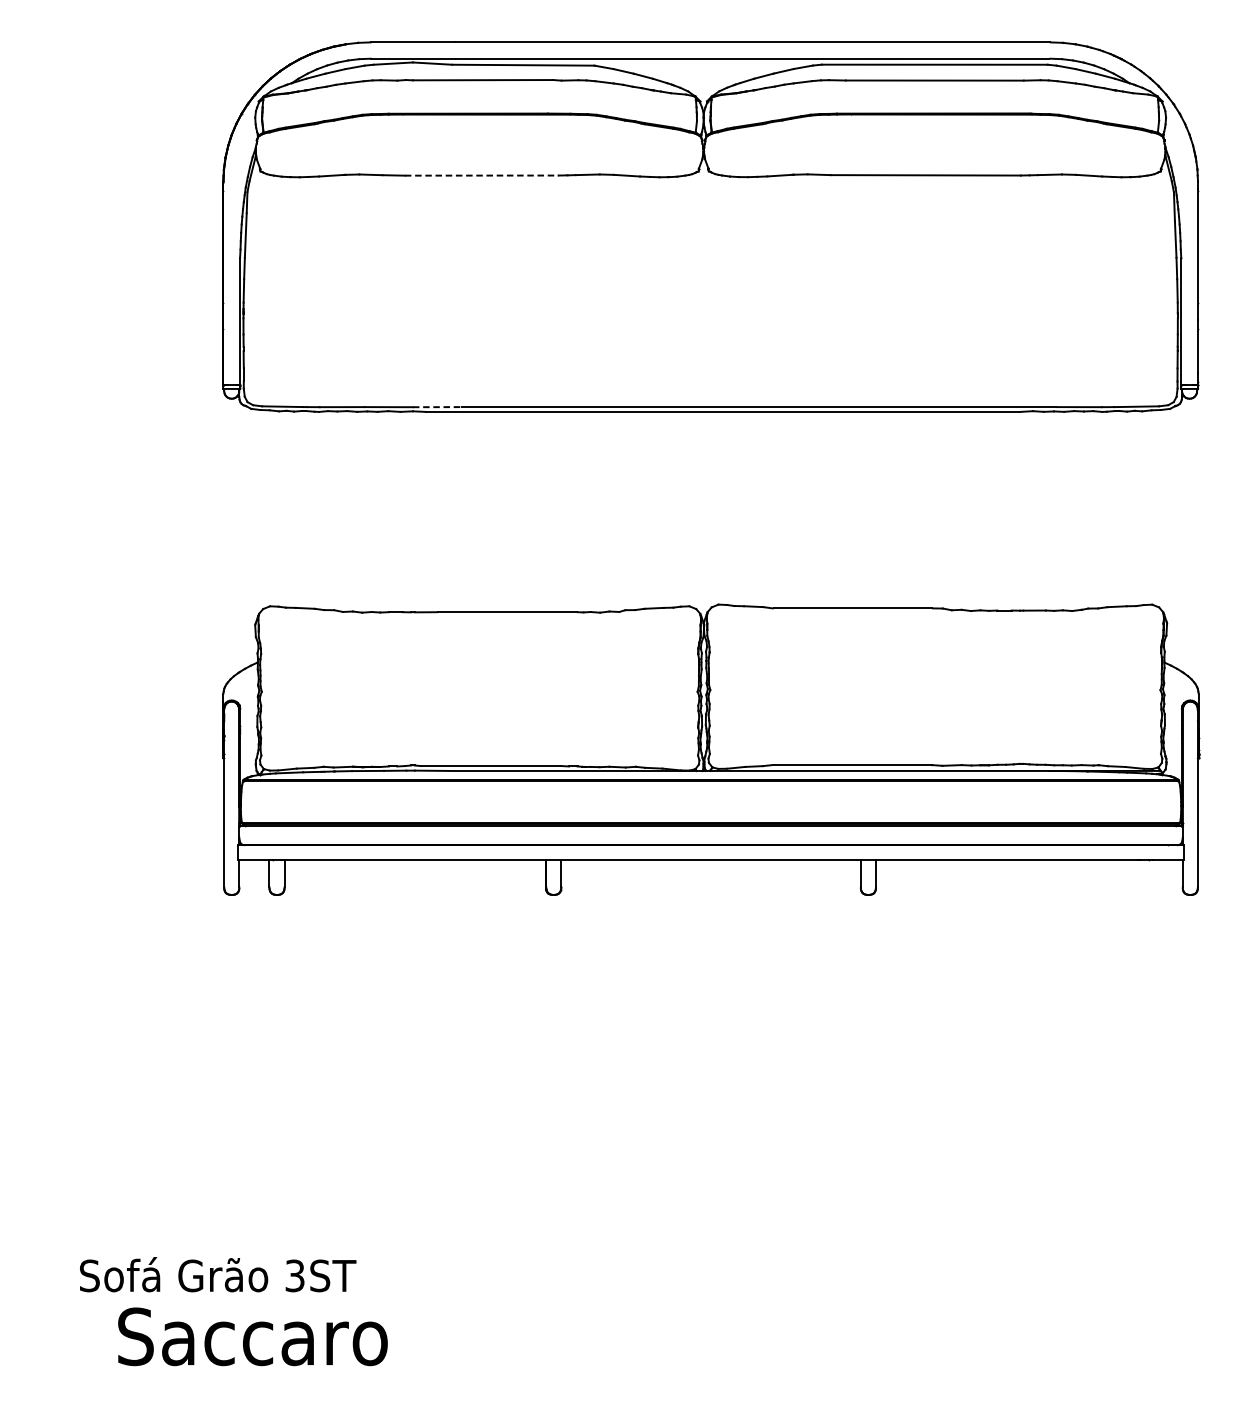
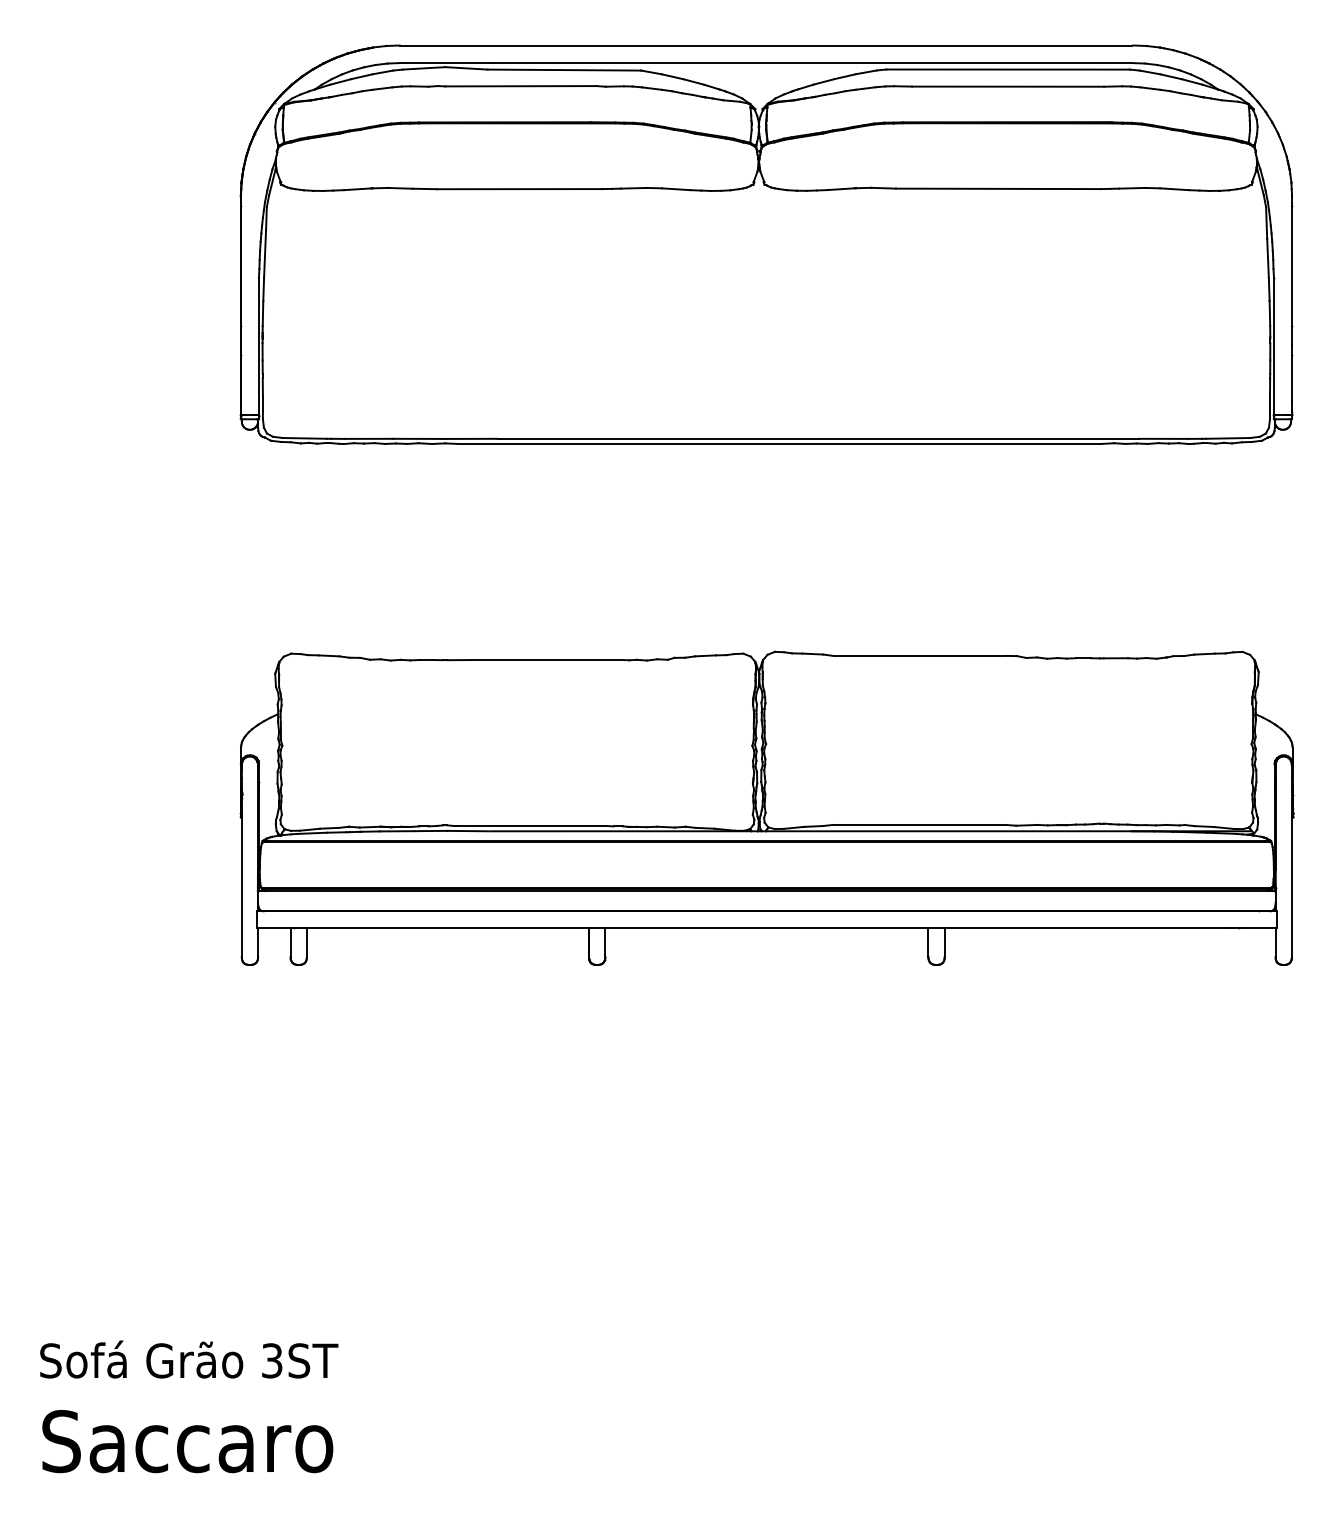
line: (481, 175) -> (519, 189), dashed -> solid
line: (437, 406) -> (471, 438), dashed -> solid
text: (218, 1274) -> (189, 1359), moved
text: (252, 1336) -> (187, 1441), moved

